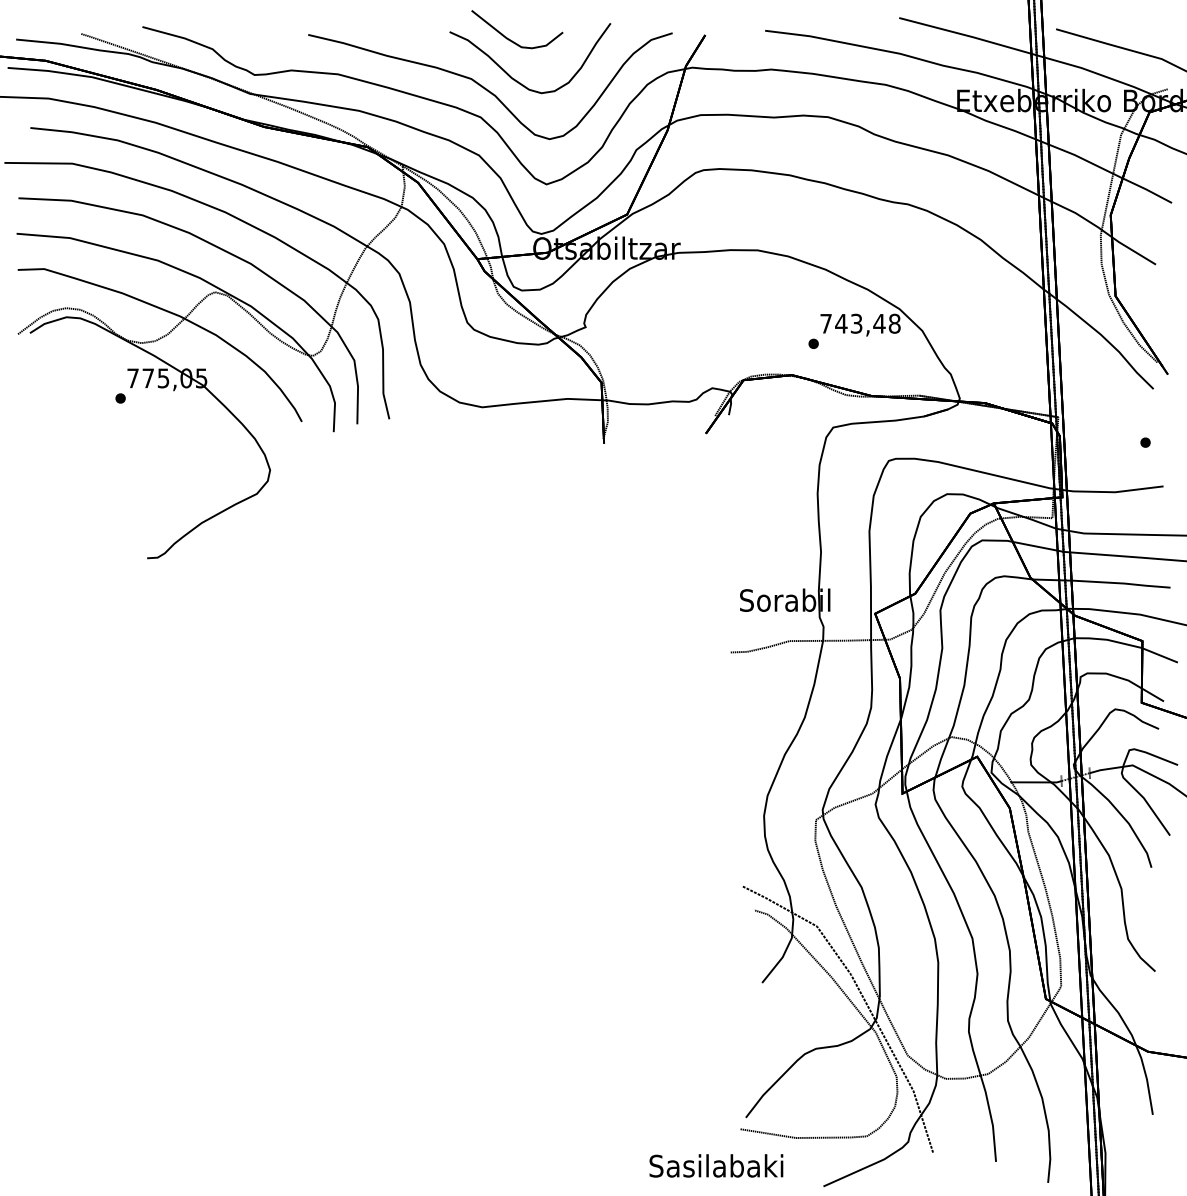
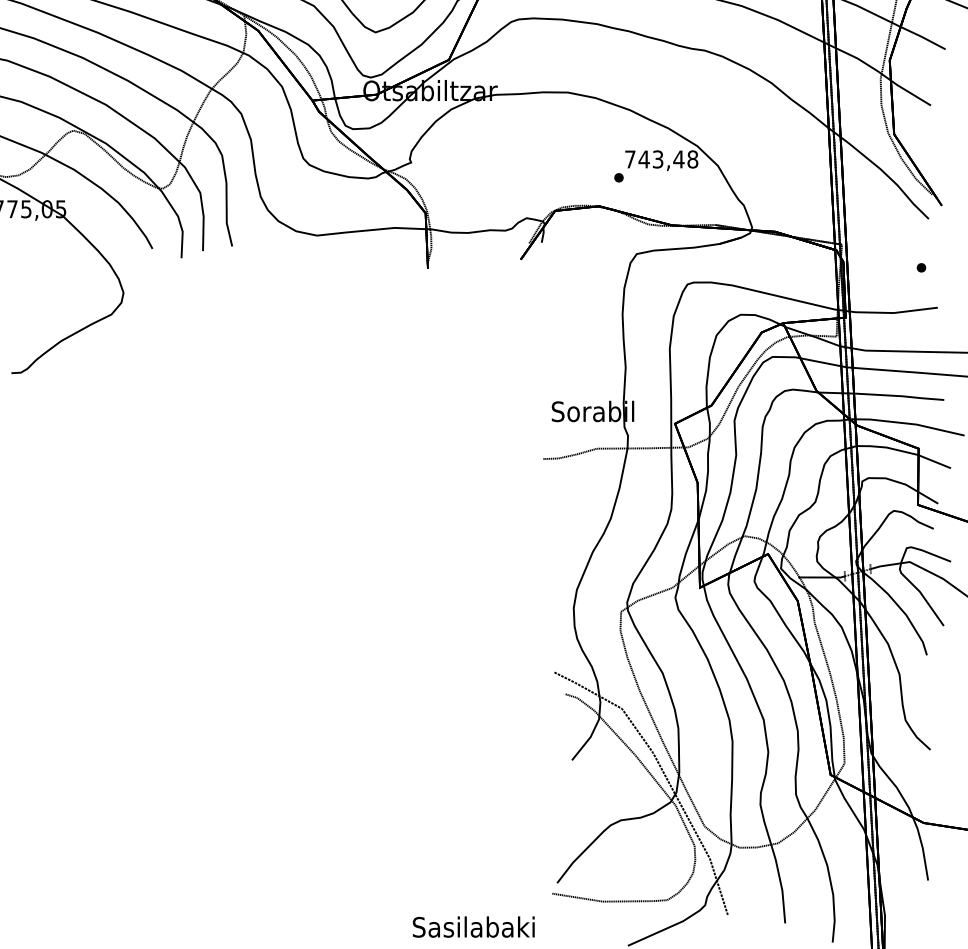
text: (716, 1165) -> (473, 926), moved

